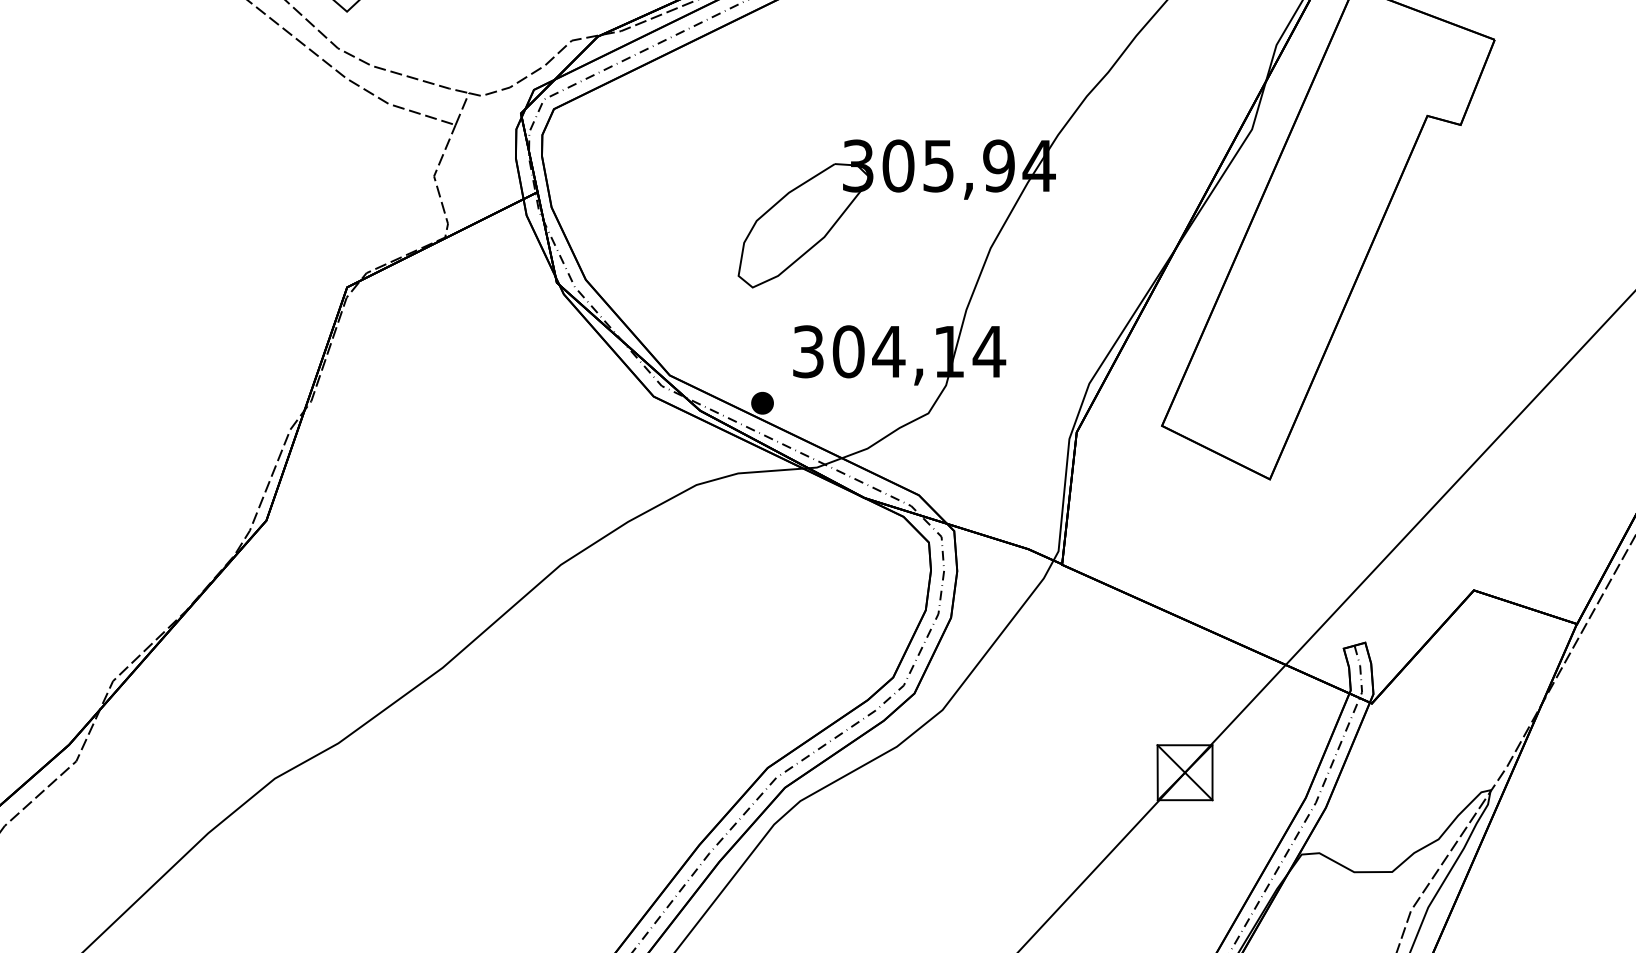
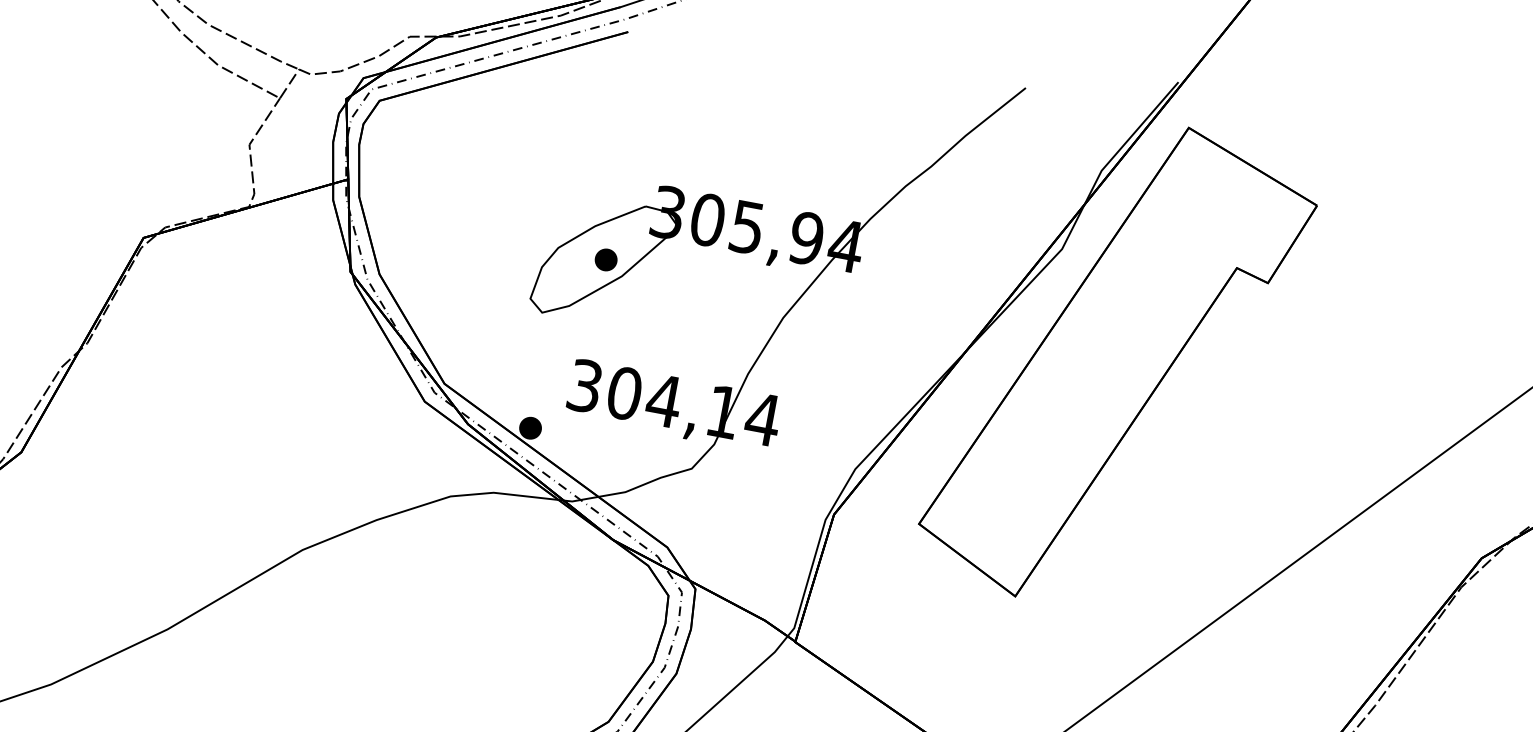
part: (805, 223) -> (605, 259), added

